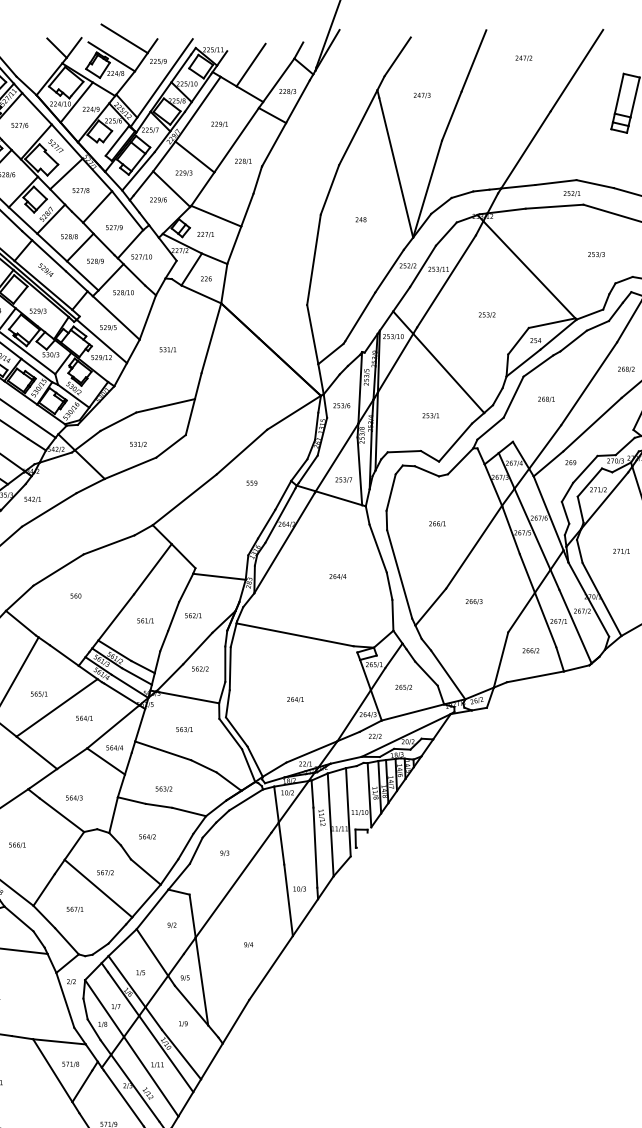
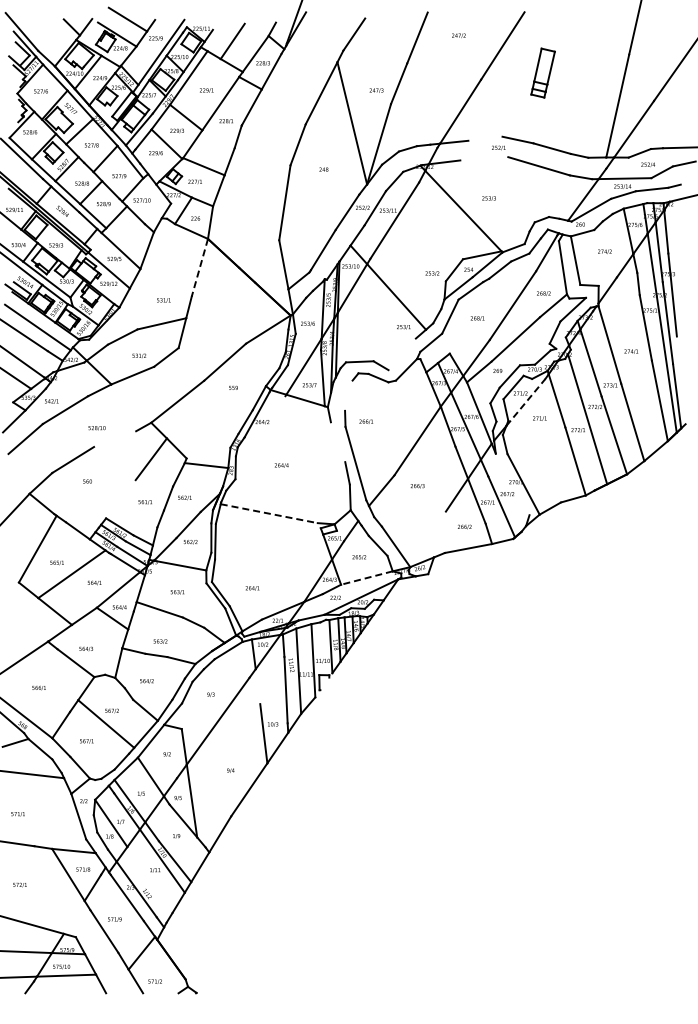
text: (422, 95) -> (376, 90), moved
line: (556, 182) -> (485, 138), removed
line: (554, 206) -> (484, 158), removed
text: (595, 254) -> (488, 198), moved
text: (122, 293) -> (96, 428), moved
text: (487, 314) -> (432, 273), moved
line: (210, 339) -> (199, 268), solid -> dashed
text: (167, 349) -> (163, 300), moved
text: (430, 416) -> (403, 327), moved
line: (454, 442) -> (401, 354), removed
line: (390, 492) -> (348, 395), removed
line: (604, 500) -> (525, 402), solid -> dashed
text: (437, 523) -> (366, 421), moved
line: (284, 542) -> (260, 437), removed
line: (109, 545) -> (115, 439), removed
line: (377, 548) -> (337, 442), removed
text: (621, 551) -> (539, 418), moved
text: (337, 576) -> (281, 465), moved
line: (588, 599) -> (512, 484), removed
line: (115, 617) -> (120, 499), removed
line: (295, 634) -> (269, 513), solid -> dashed
line: (500, 659) -> (439, 534), removed
text: (295, 699) -> (252, 588), moved
line: (412, 713) -> (366, 578), solid -> dashed
line: (280, 843) -> (257, 686), removed
line: (150, 1076) -> (149, 879), removed

